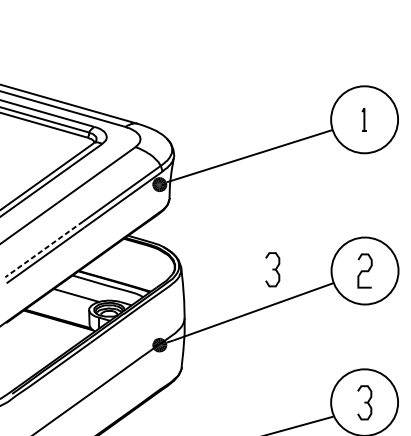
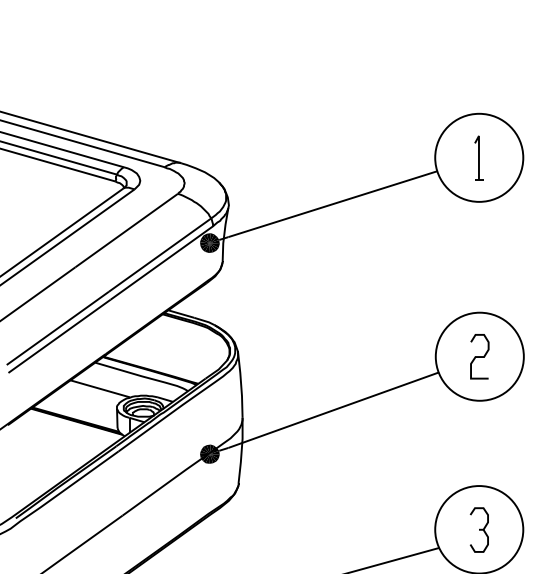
part: (364, 119) -> (478, 157), size x1.43
line: (43, 249) -> (57, 328), dashed -> solid
part: (272, 269) -> (357, 354), removed

